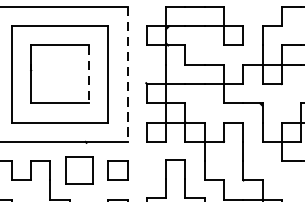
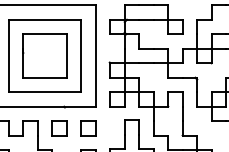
line: (88, 75) -> (66, 56), dashed -> solid
line: (127, 75) -> (95, 56), dashed -> solid
part: (79, 170) -> (59, 128), size x0.71

